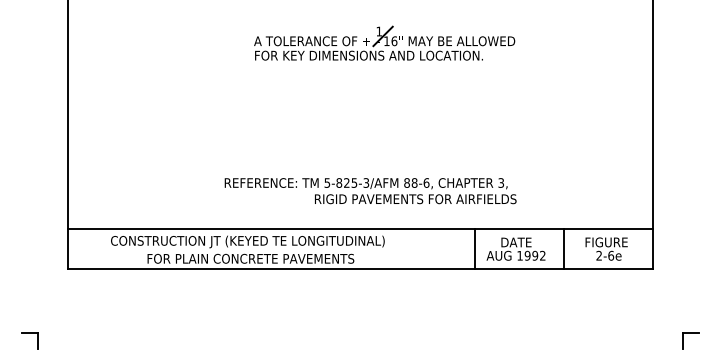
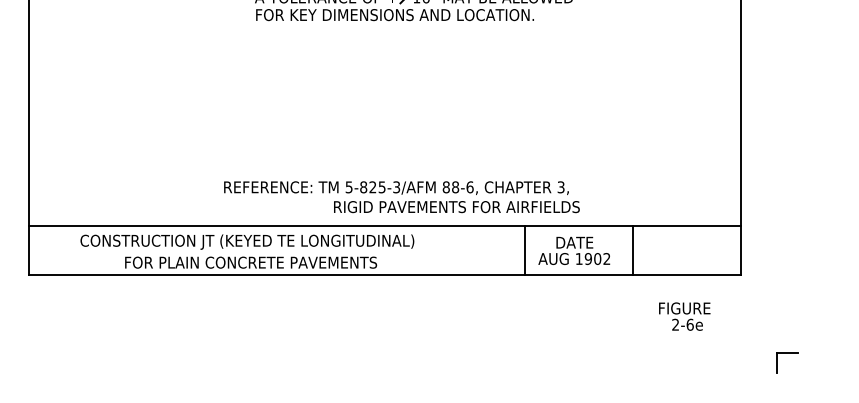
text: (370, 191) -> (401, 197), moved
text: (606, 248) -> (684, 315), moved
text: (534, 255) -> (596, 258), 1992 -> 1902

